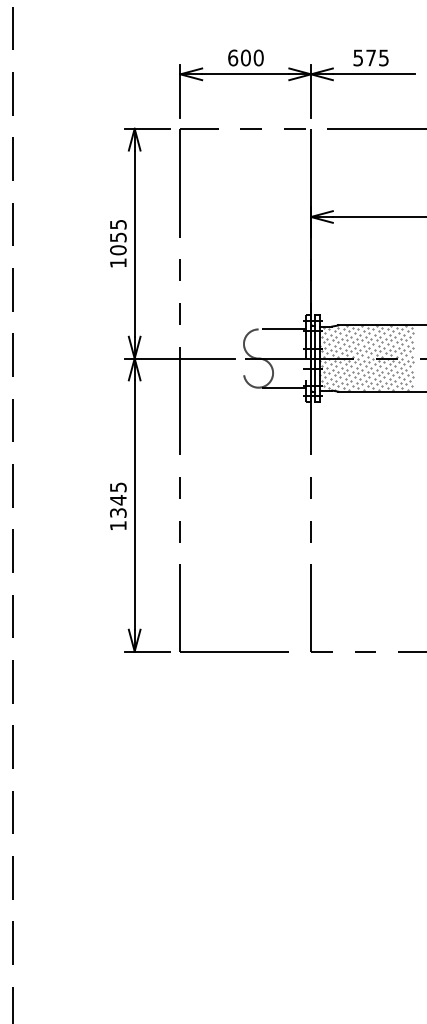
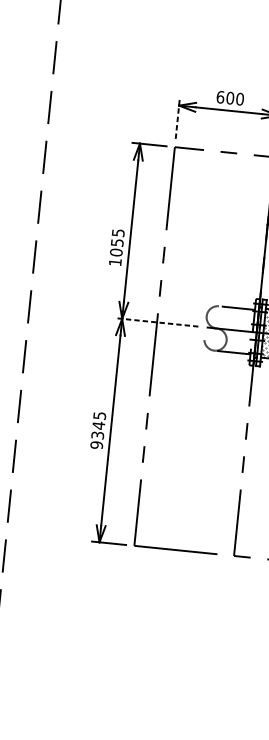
line: (180, 91) -> (177, 118), solid -> dashed
text: (118, 243) -> (116, 247), moved
line: (179, 358) -> (156, 322), solid -> dashed
text: (118, 525) -> (96, 444), 1345 -> 9345

